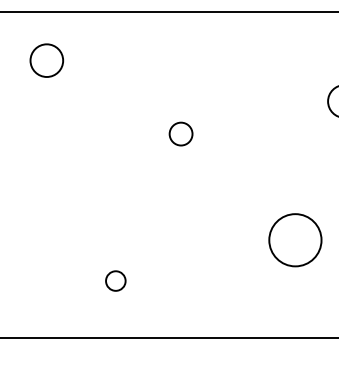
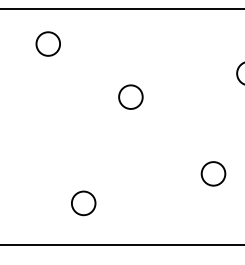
circle: (46, 60) -> (48, 43), moved
circle: (180, 133) -> (130, 96), size x1.43
circle: (295, 239) -> (213, 173), size x0.62
circle: (115, 280) -> (83, 202), size x1.67

